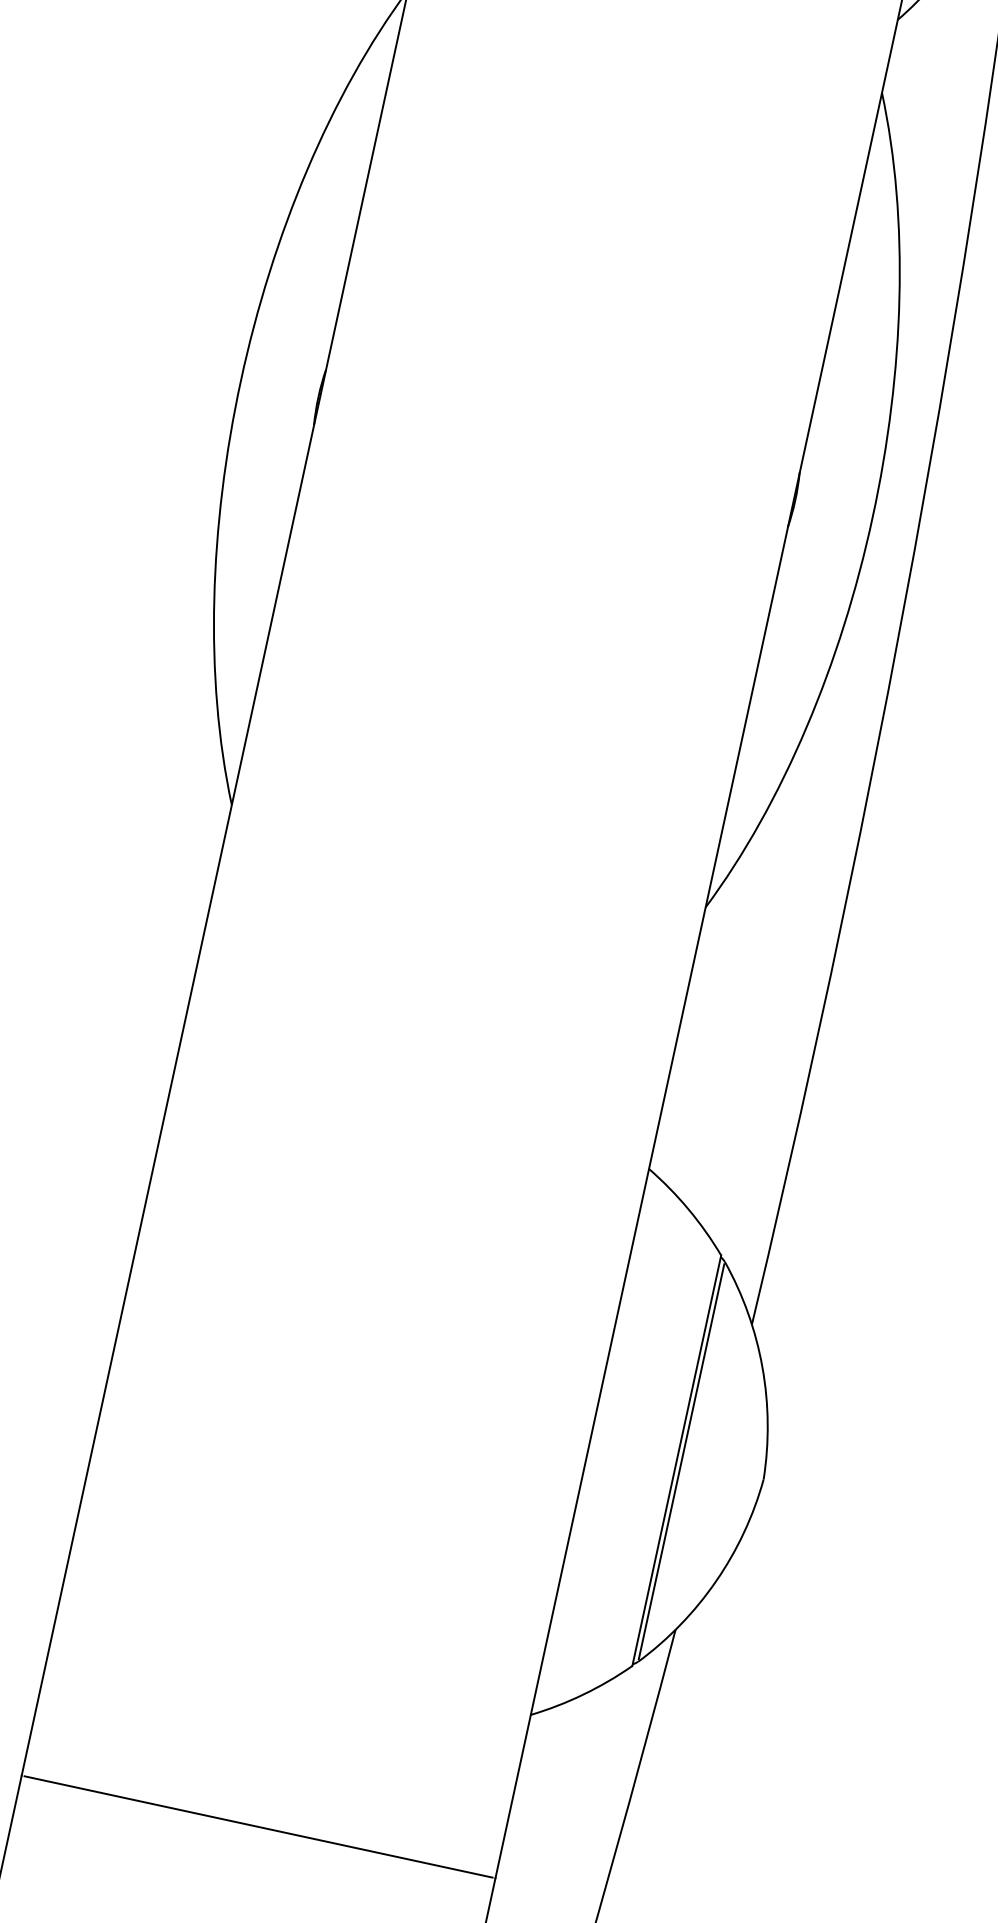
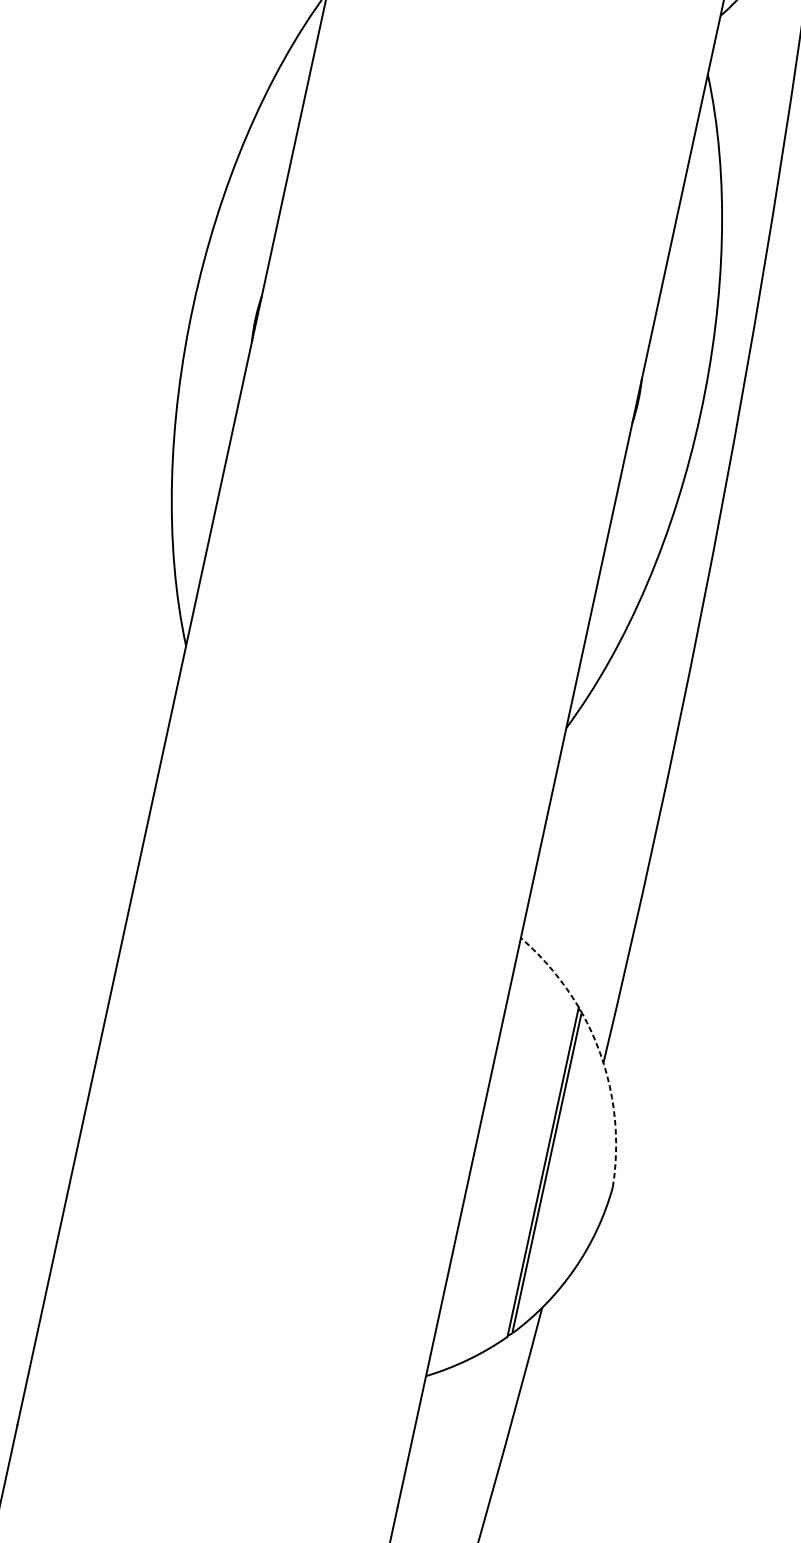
arc: (688, 1209) -> (552, 970), solid -> dashed
arc: (762, 1367) -> (611, 1097), solid -> dashed
line: (258, 1826) -> (207, 1465), removed

